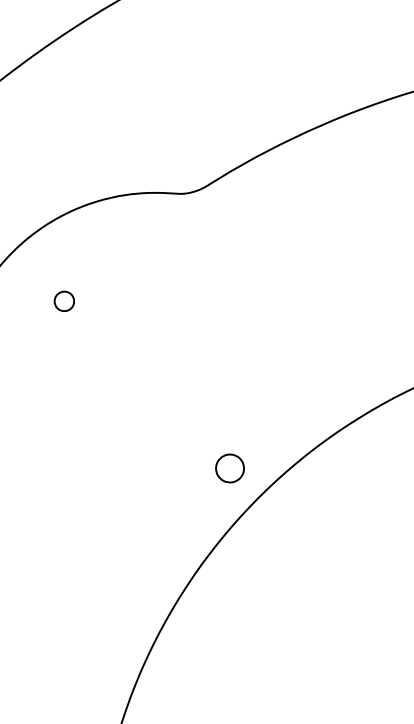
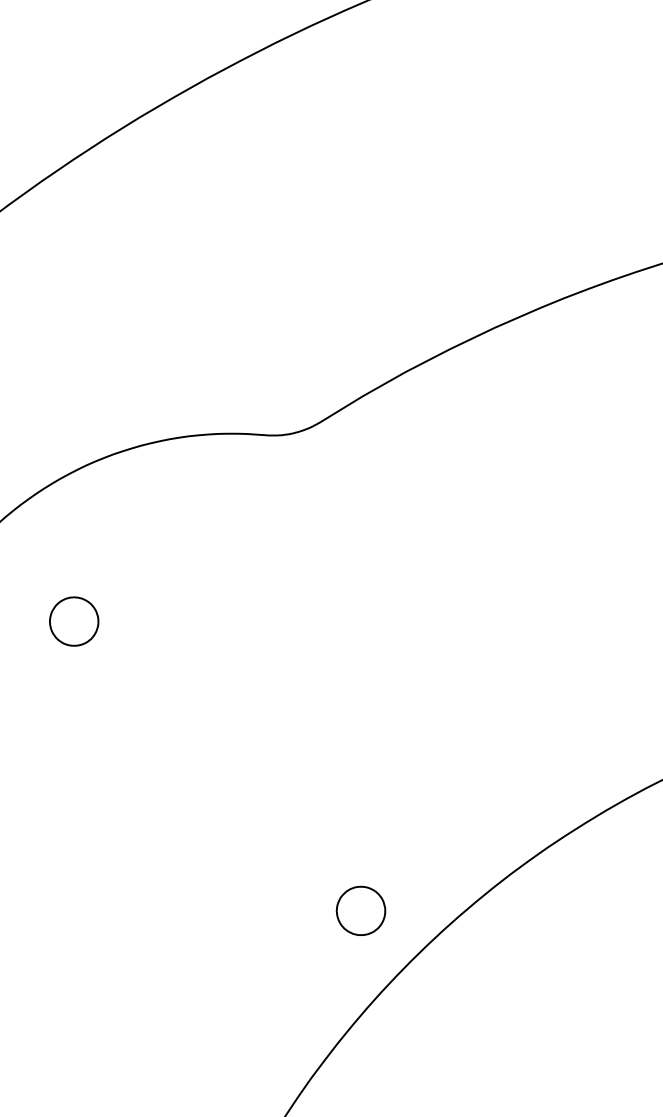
part: (64, 301) -> (74, 621), size x1.43

